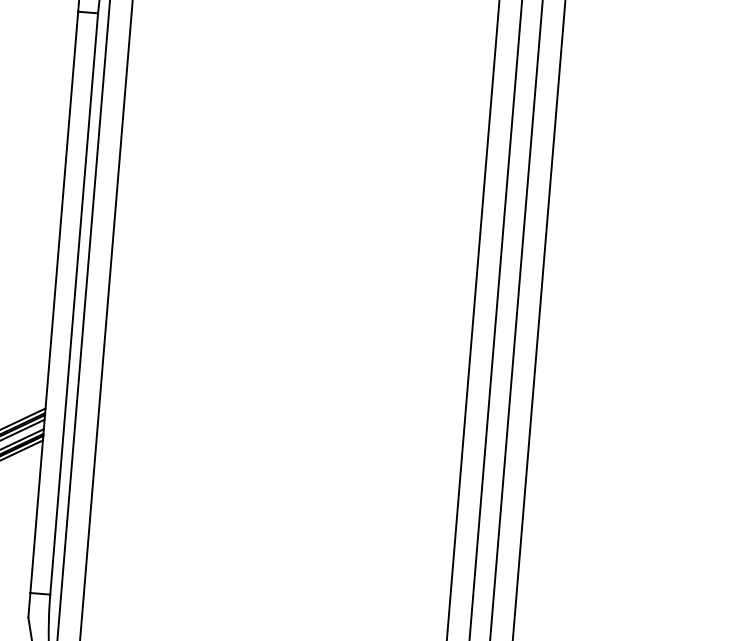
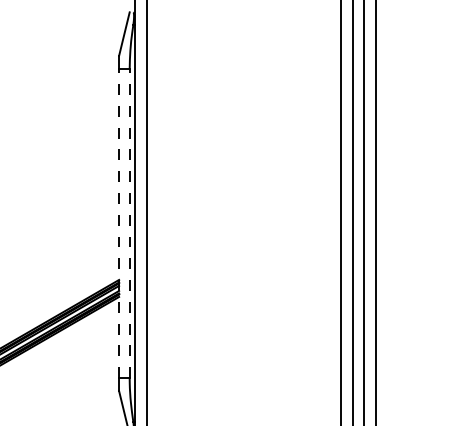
line: (55, 302) -> (119, 223), solid -> dashed
line: (73, 303) -> (129, 223), solid -> dashed

